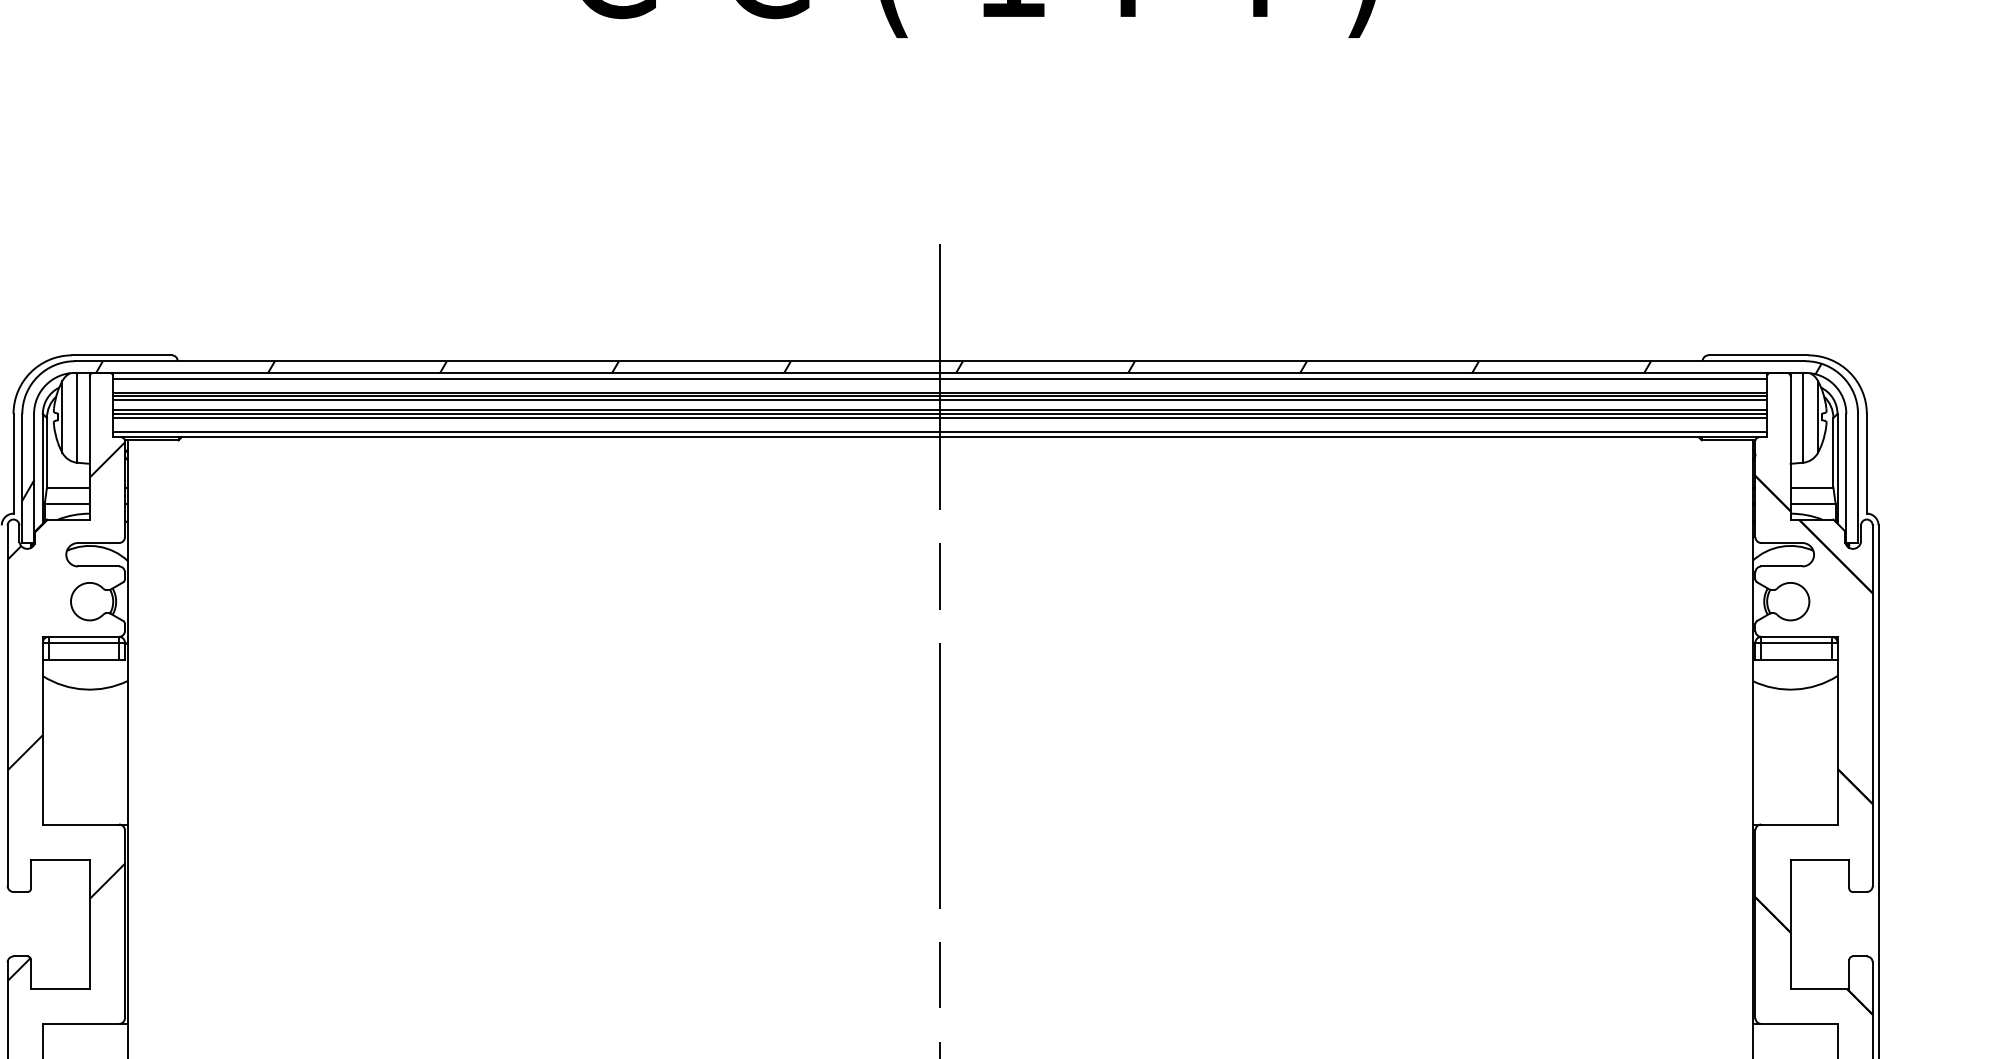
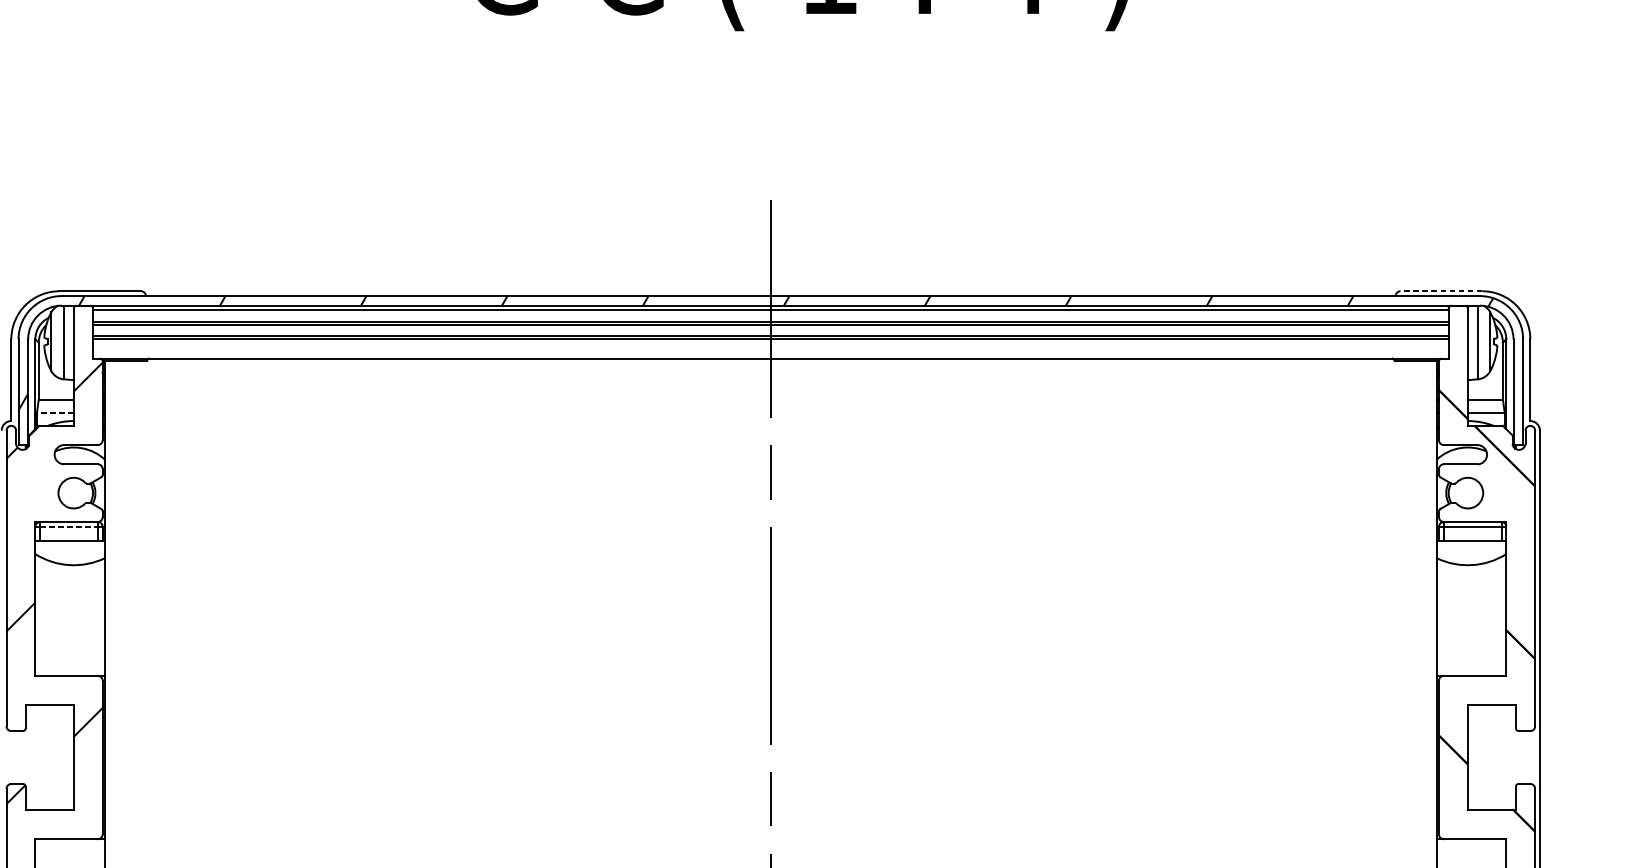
line: (1758, 355) -> (1441, 291), solid -> dashed
line: (940, 399) -> (771, 327), removed
line: (940, 417) -> (771, 342), removed
line: (940, 431) -> (771, 353), removed
line: (67, 504) -> (55, 413), solid -> dashed
line: (84, 642) -> (69, 526), solid -> dashed

